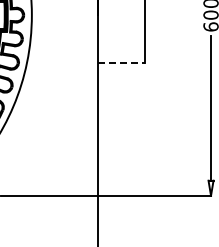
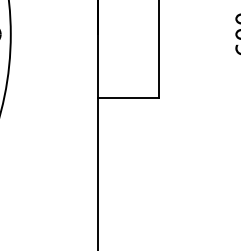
line: (122, 63) -> (129, 97), dashed -> solid

